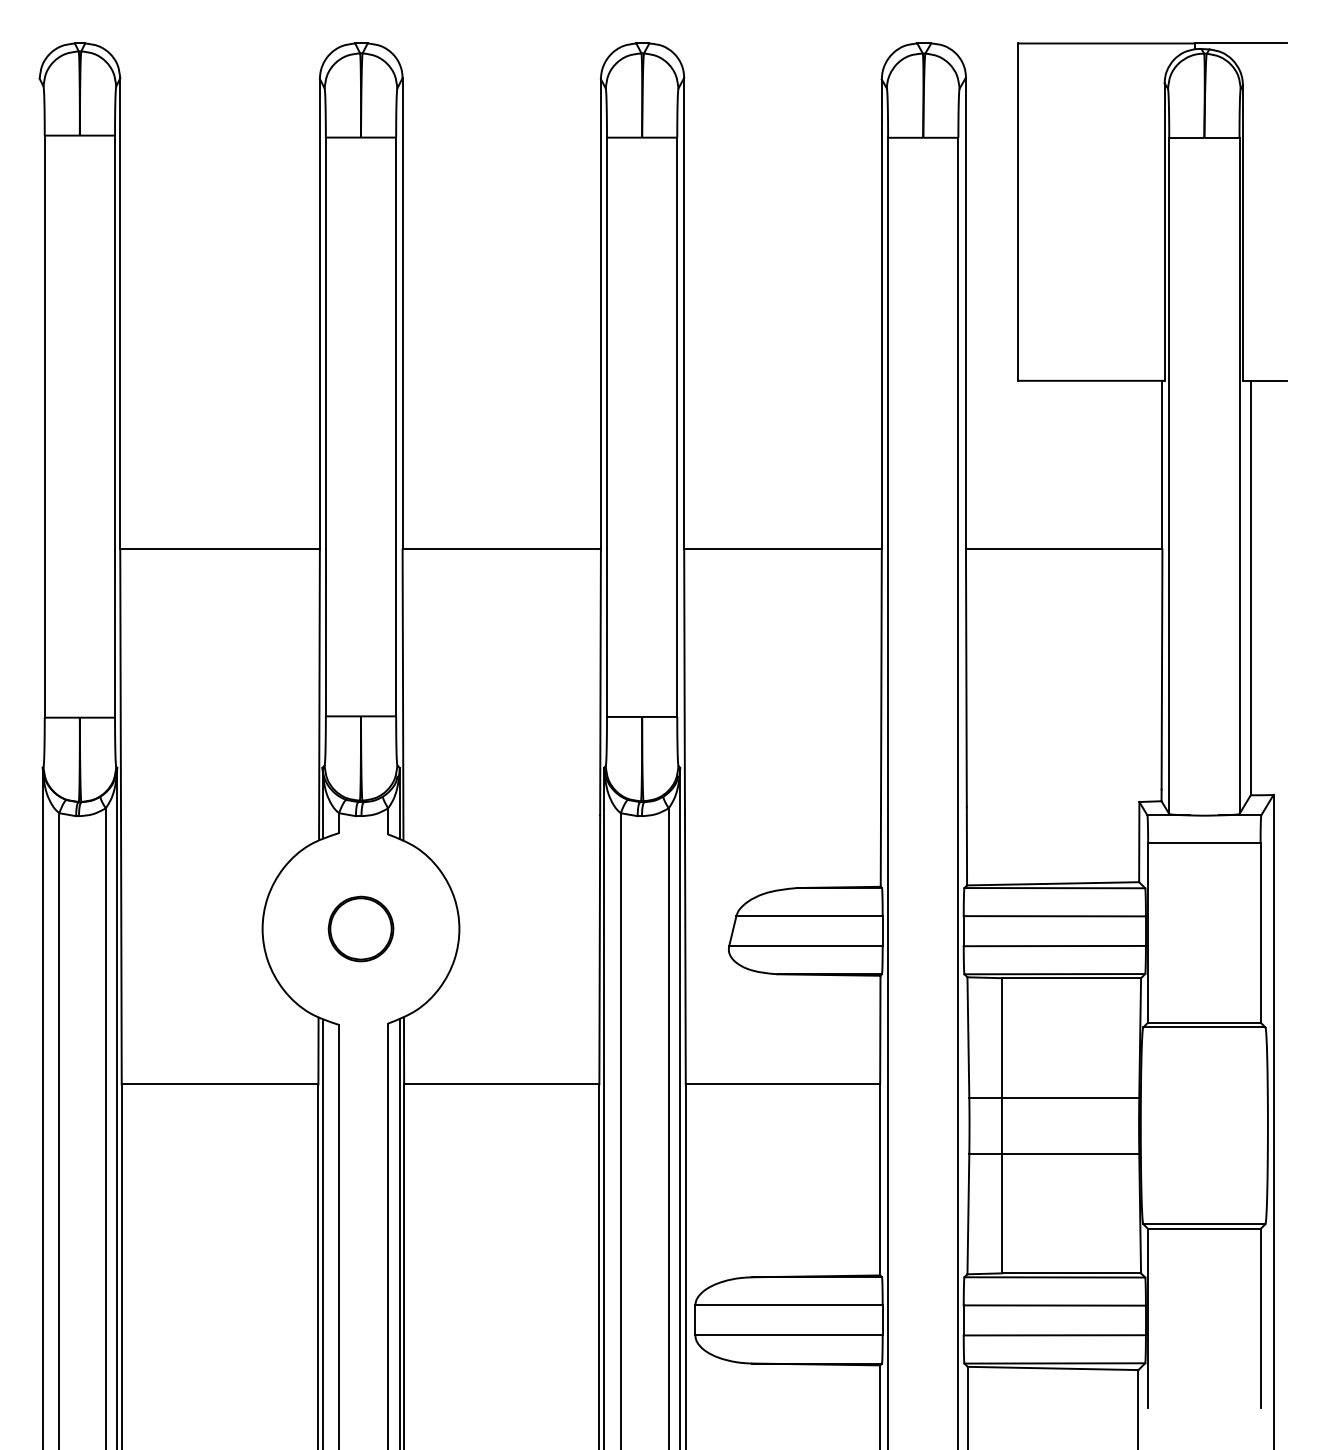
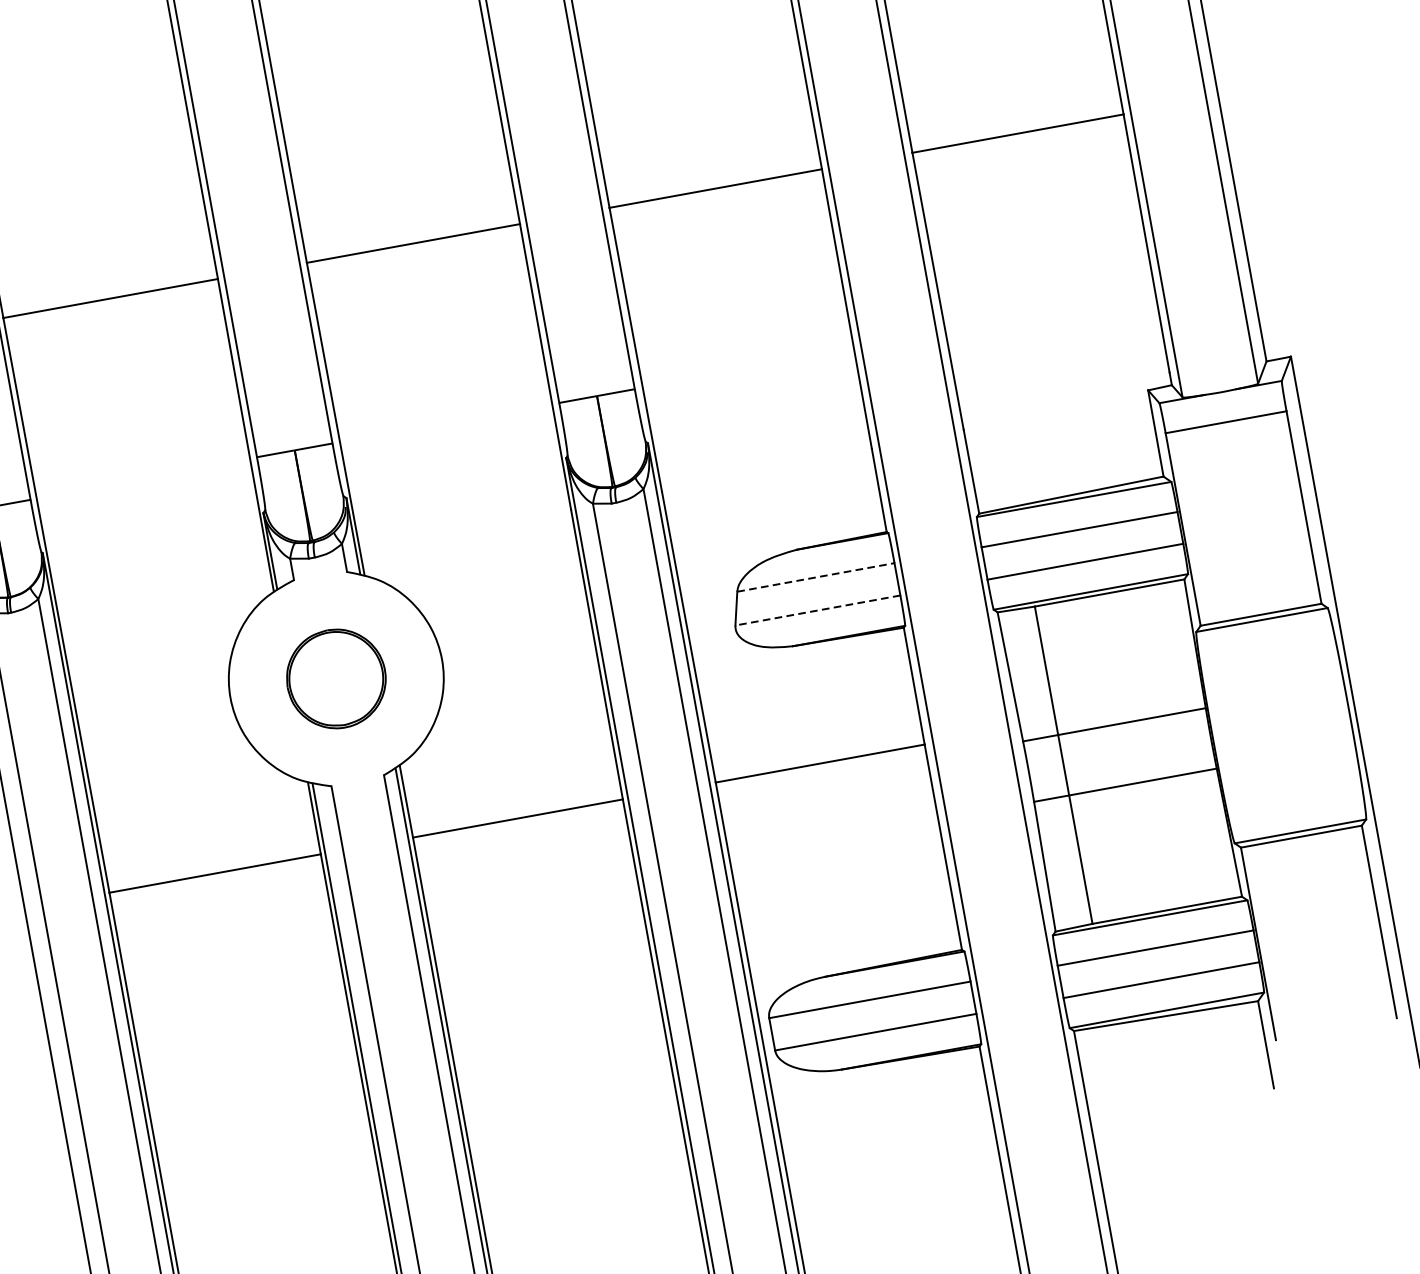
line: (810, 916) -> (817, 577), solid -> dashed
part: (360, 928) -> (335, 678), size x1.4
line: (805, 946) -> (817, 610), solid -> dashed

